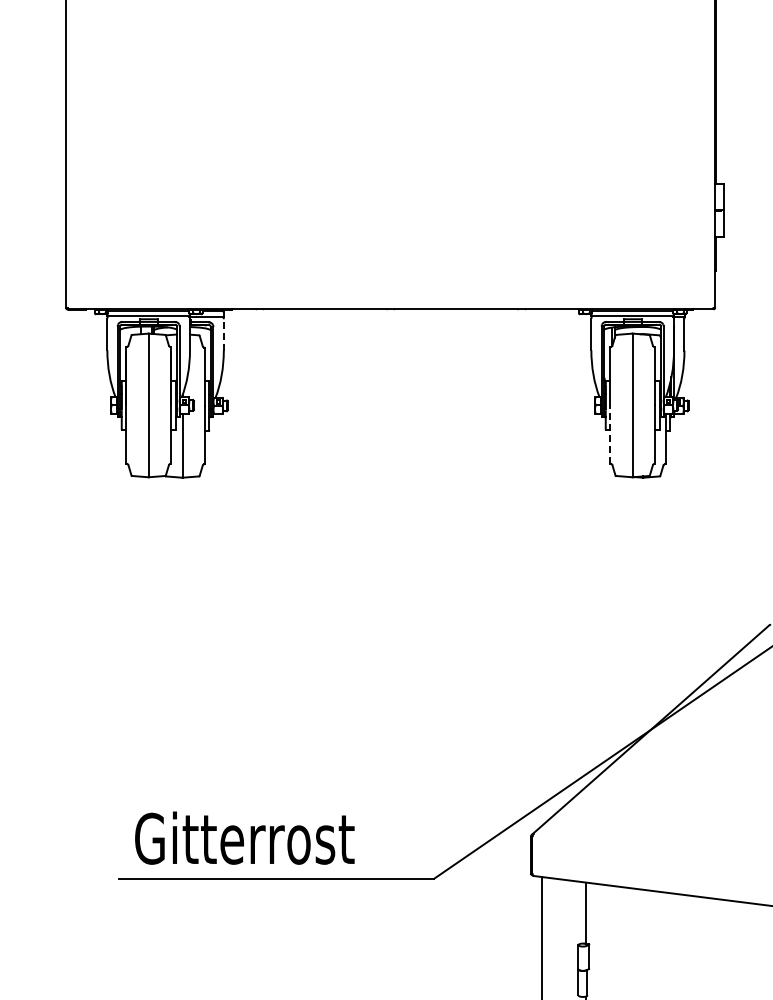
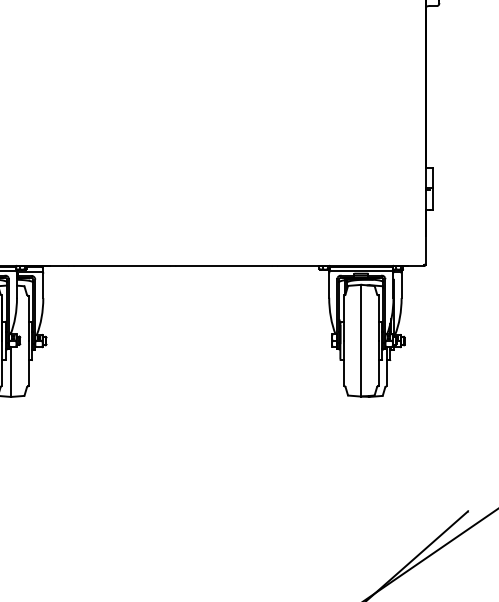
line: (223, 334) -> (43, 285), dashed -> solid
line: (610, 434) -> (344, 363), dashed -> solid

